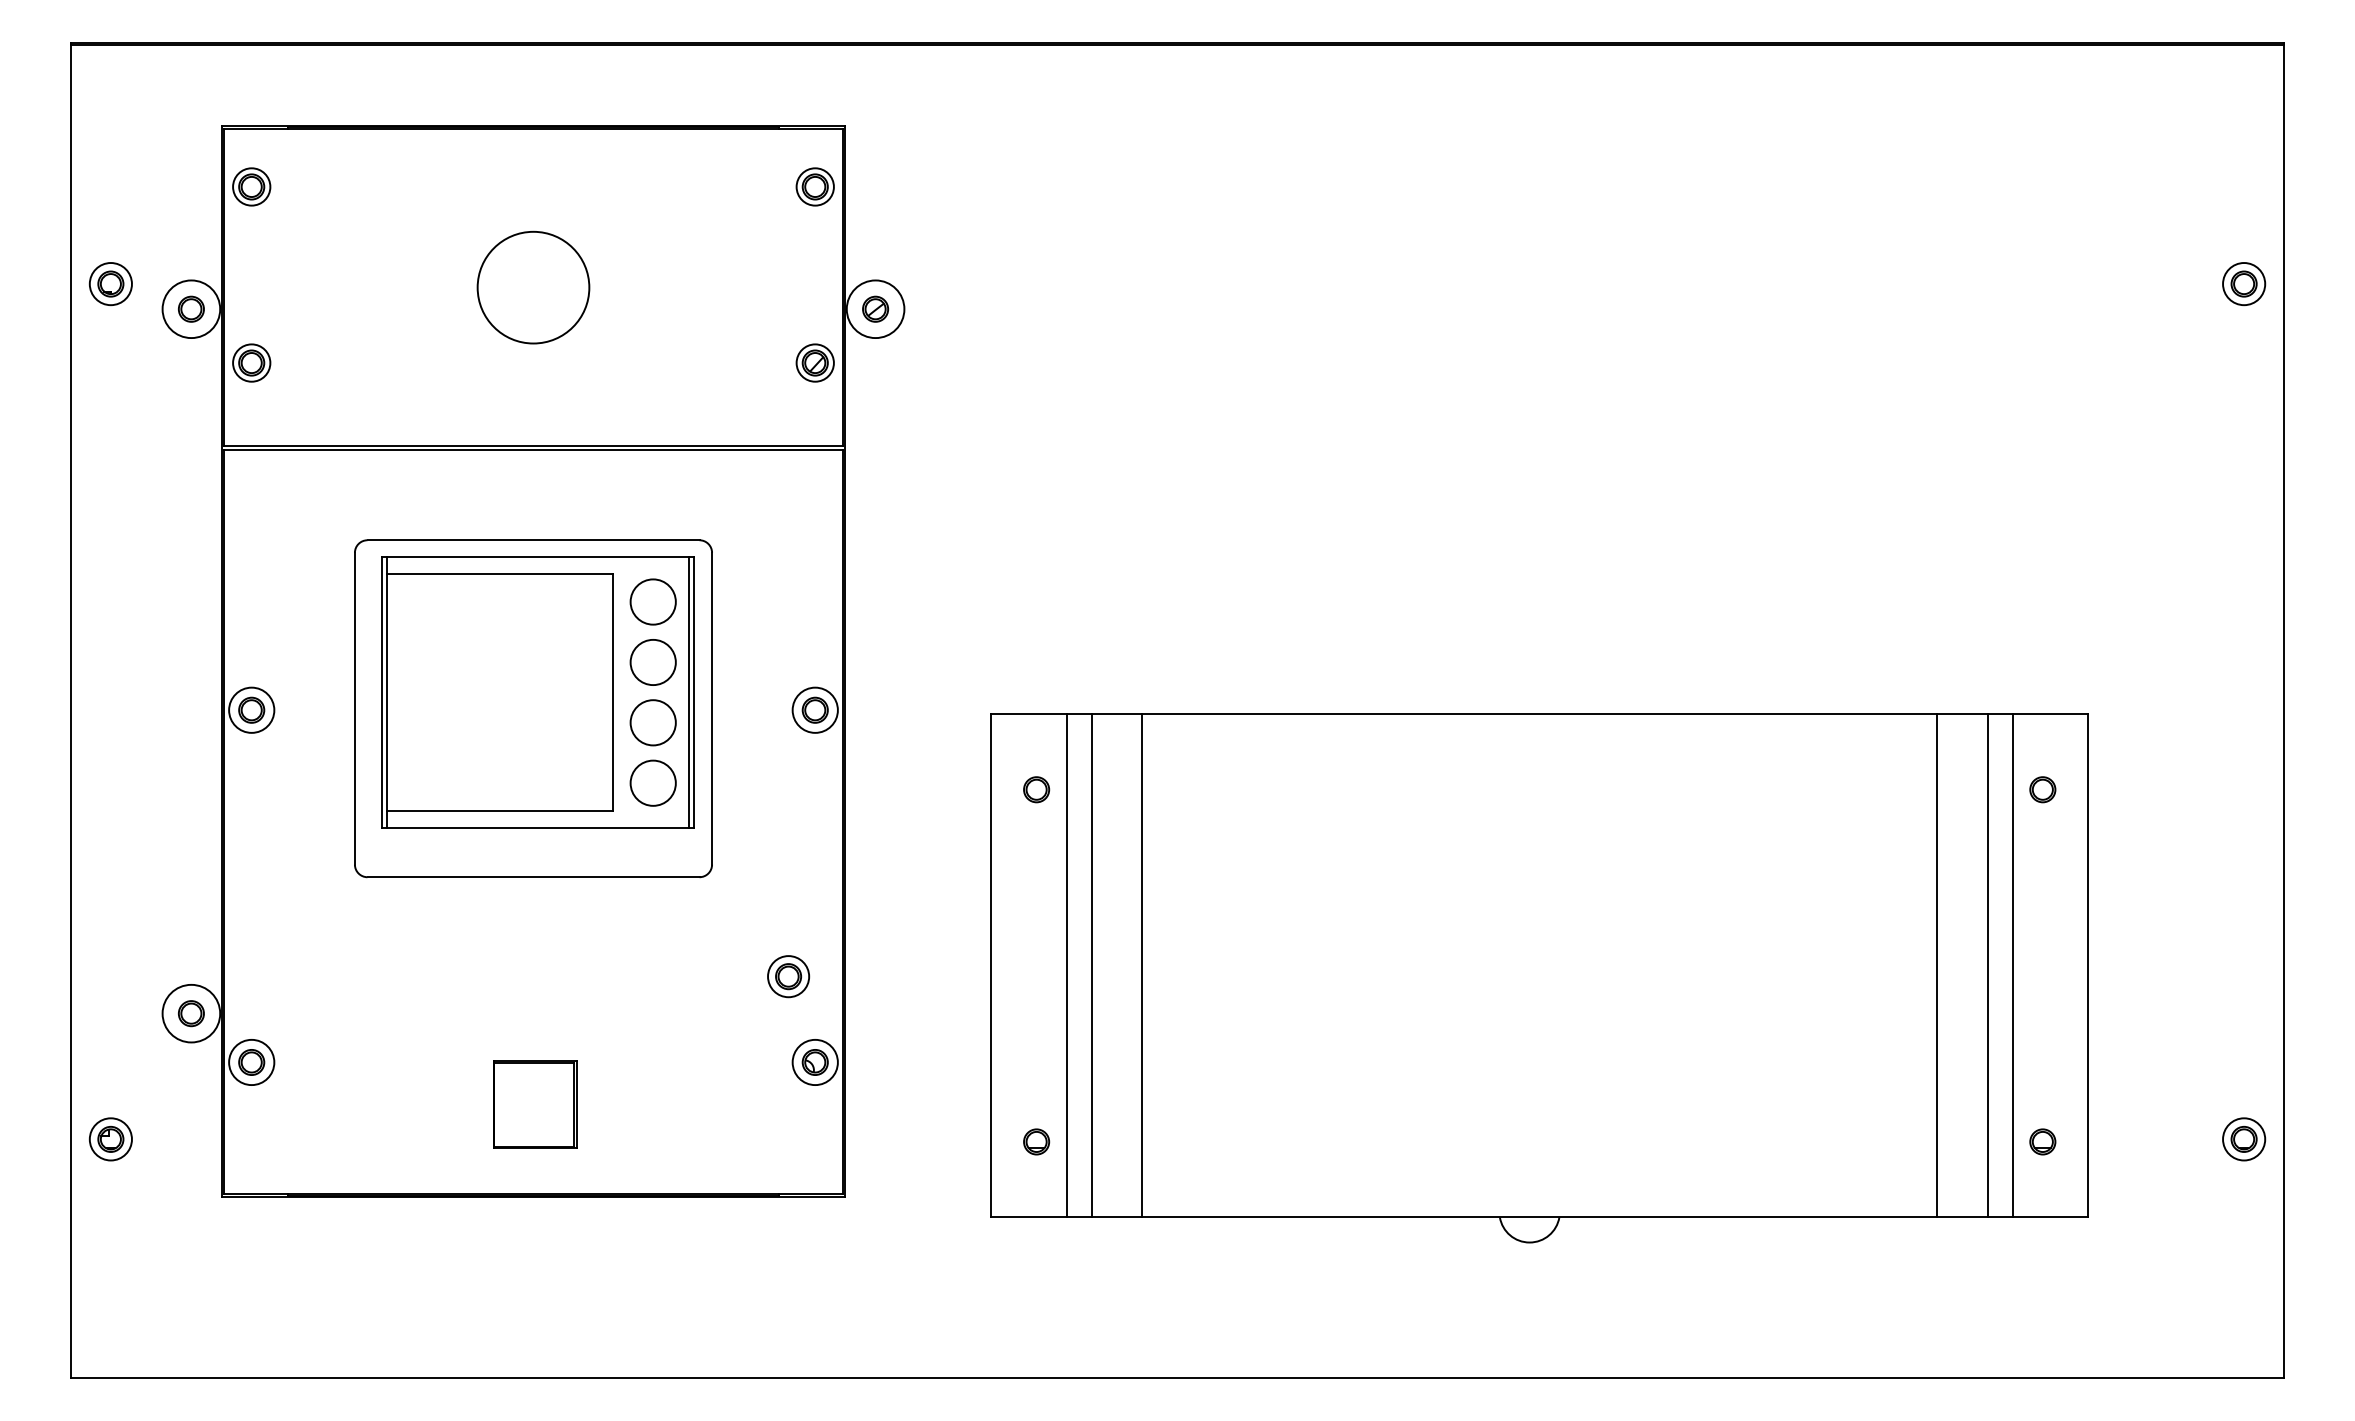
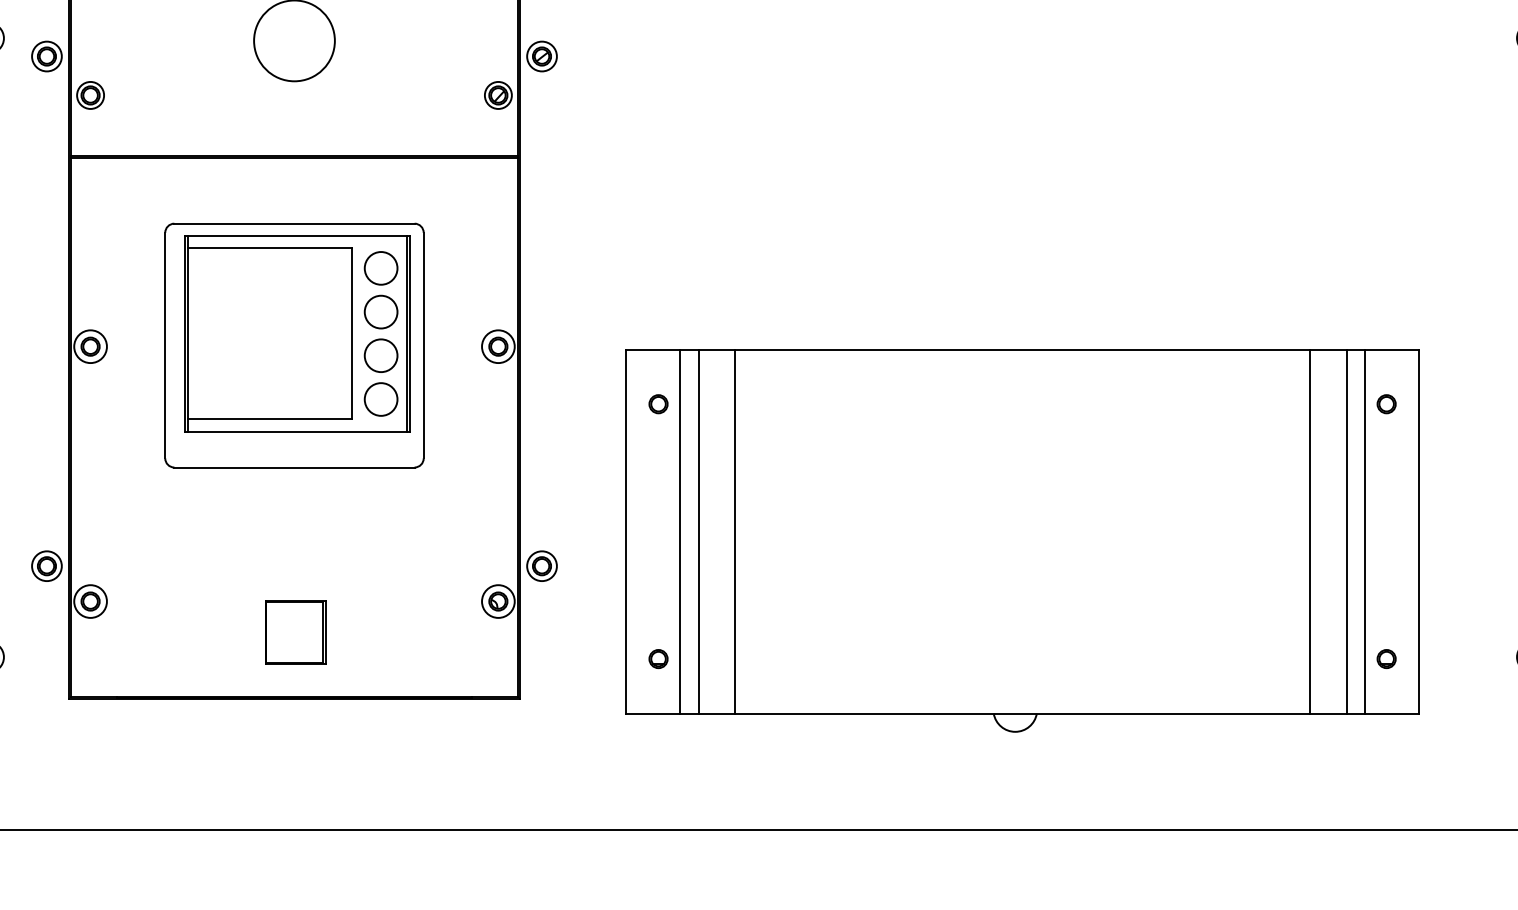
circle: (190, 308) -> (46, 55), size x0.71
circle: (875, 308) -> (541, 55), size x0.71
part: (788, 976) -> (541, 566), moved
circle: (190, 1013) -> (46, 566), size x0.71

